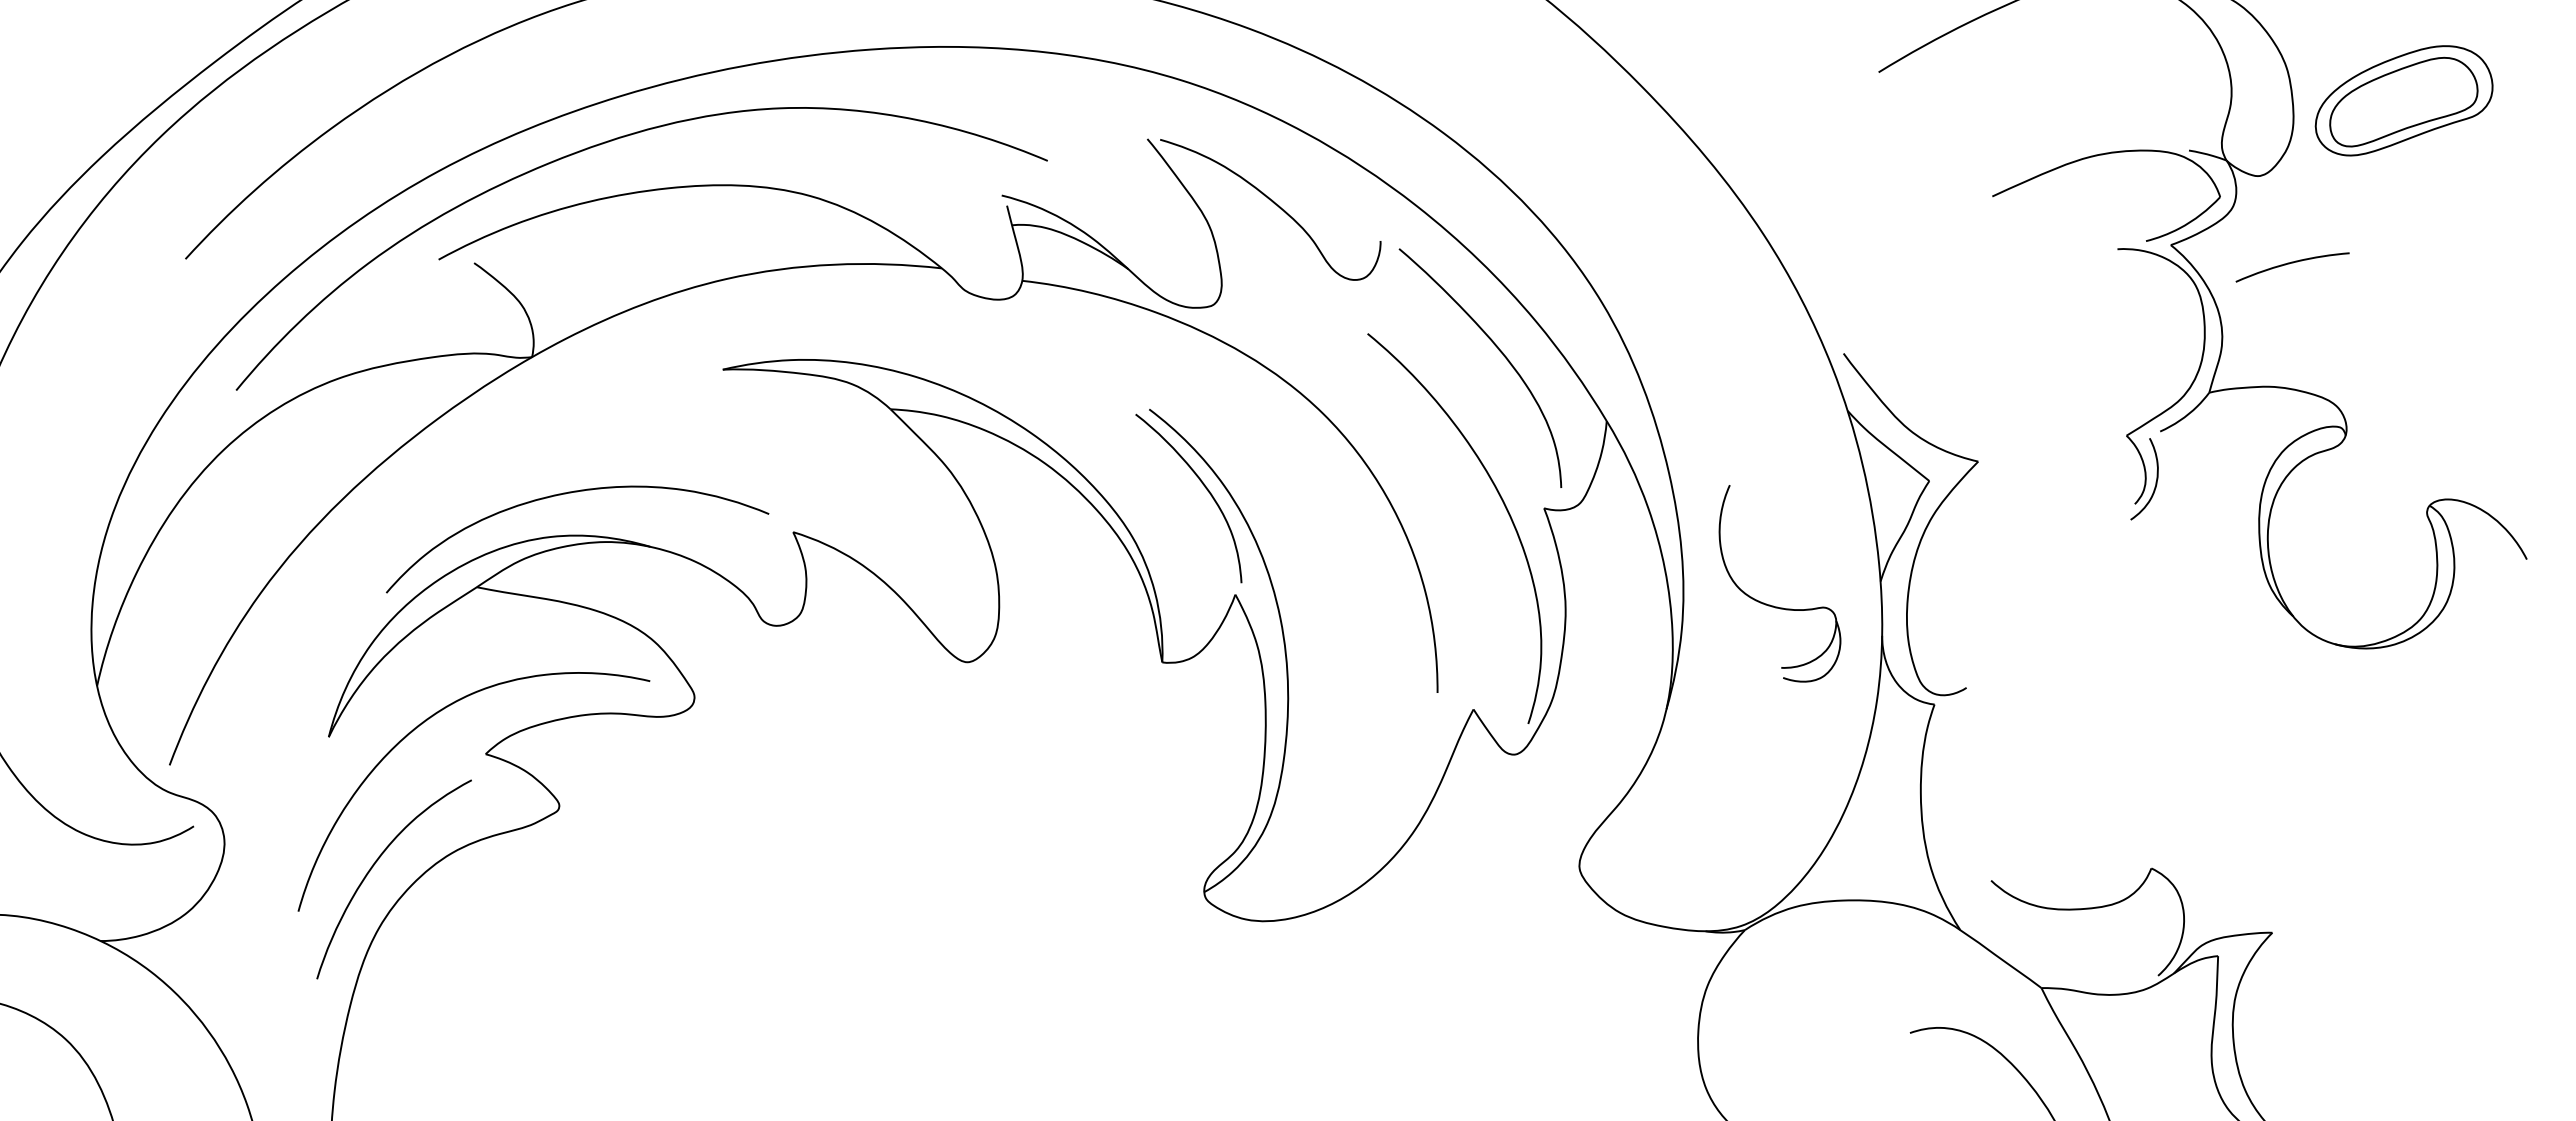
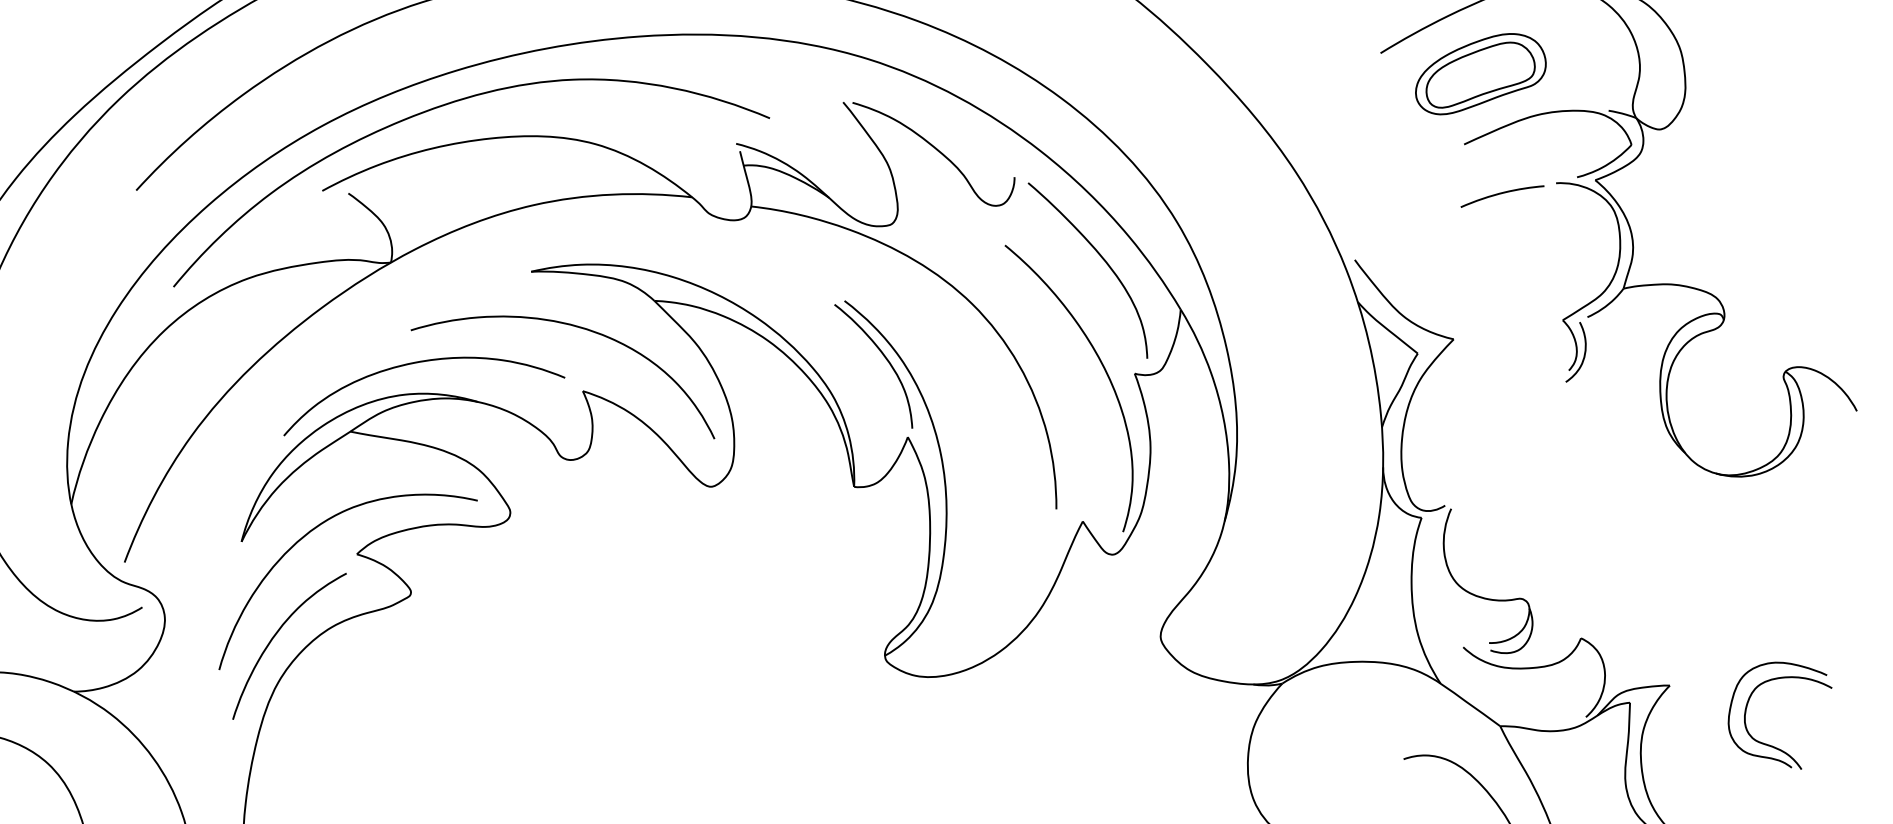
part: (2403, 100) -> (1480, 73), moved
curve: (2292, 263) -> (1502, 193), moved
curve: (785, 445) -> (577, 327), added
part: (1773, 605) -> (1483, 597), moved
part: (2408, 1013) -> (1769, 744), added

